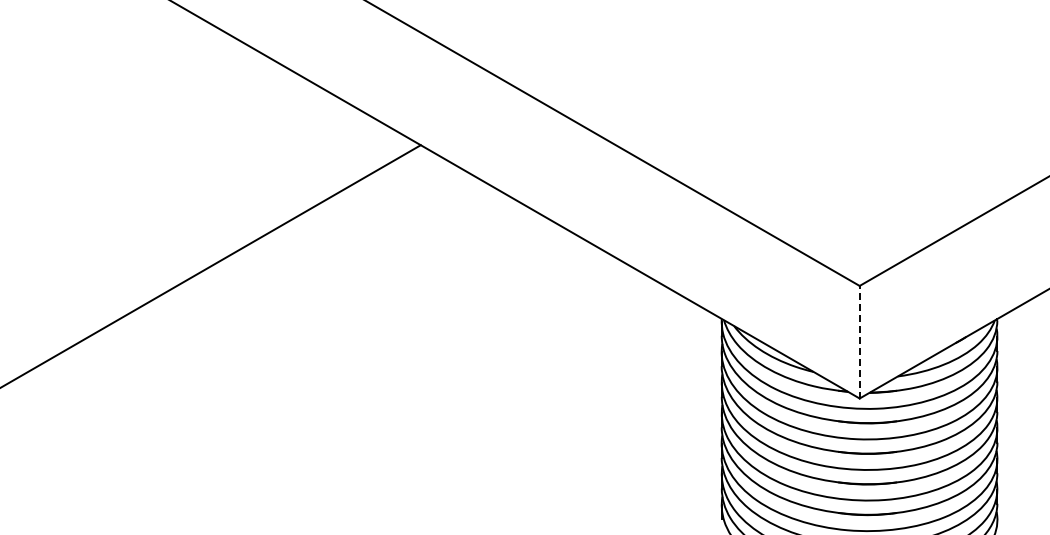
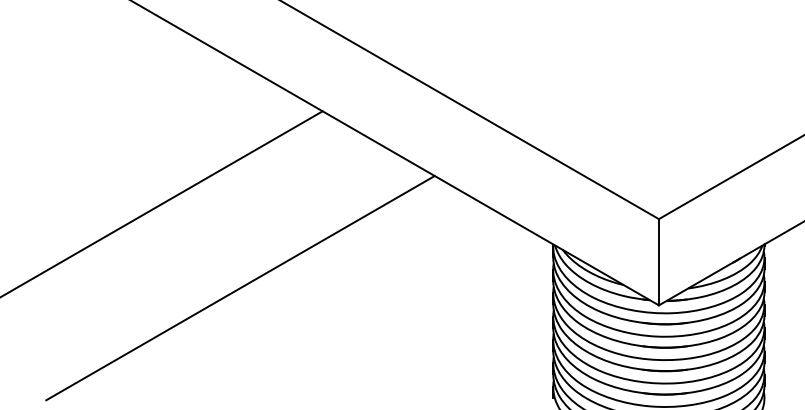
line: (859, 341) -> (658, 261), dashed -> solid
line: (313, 375) -> (240, 287), added

